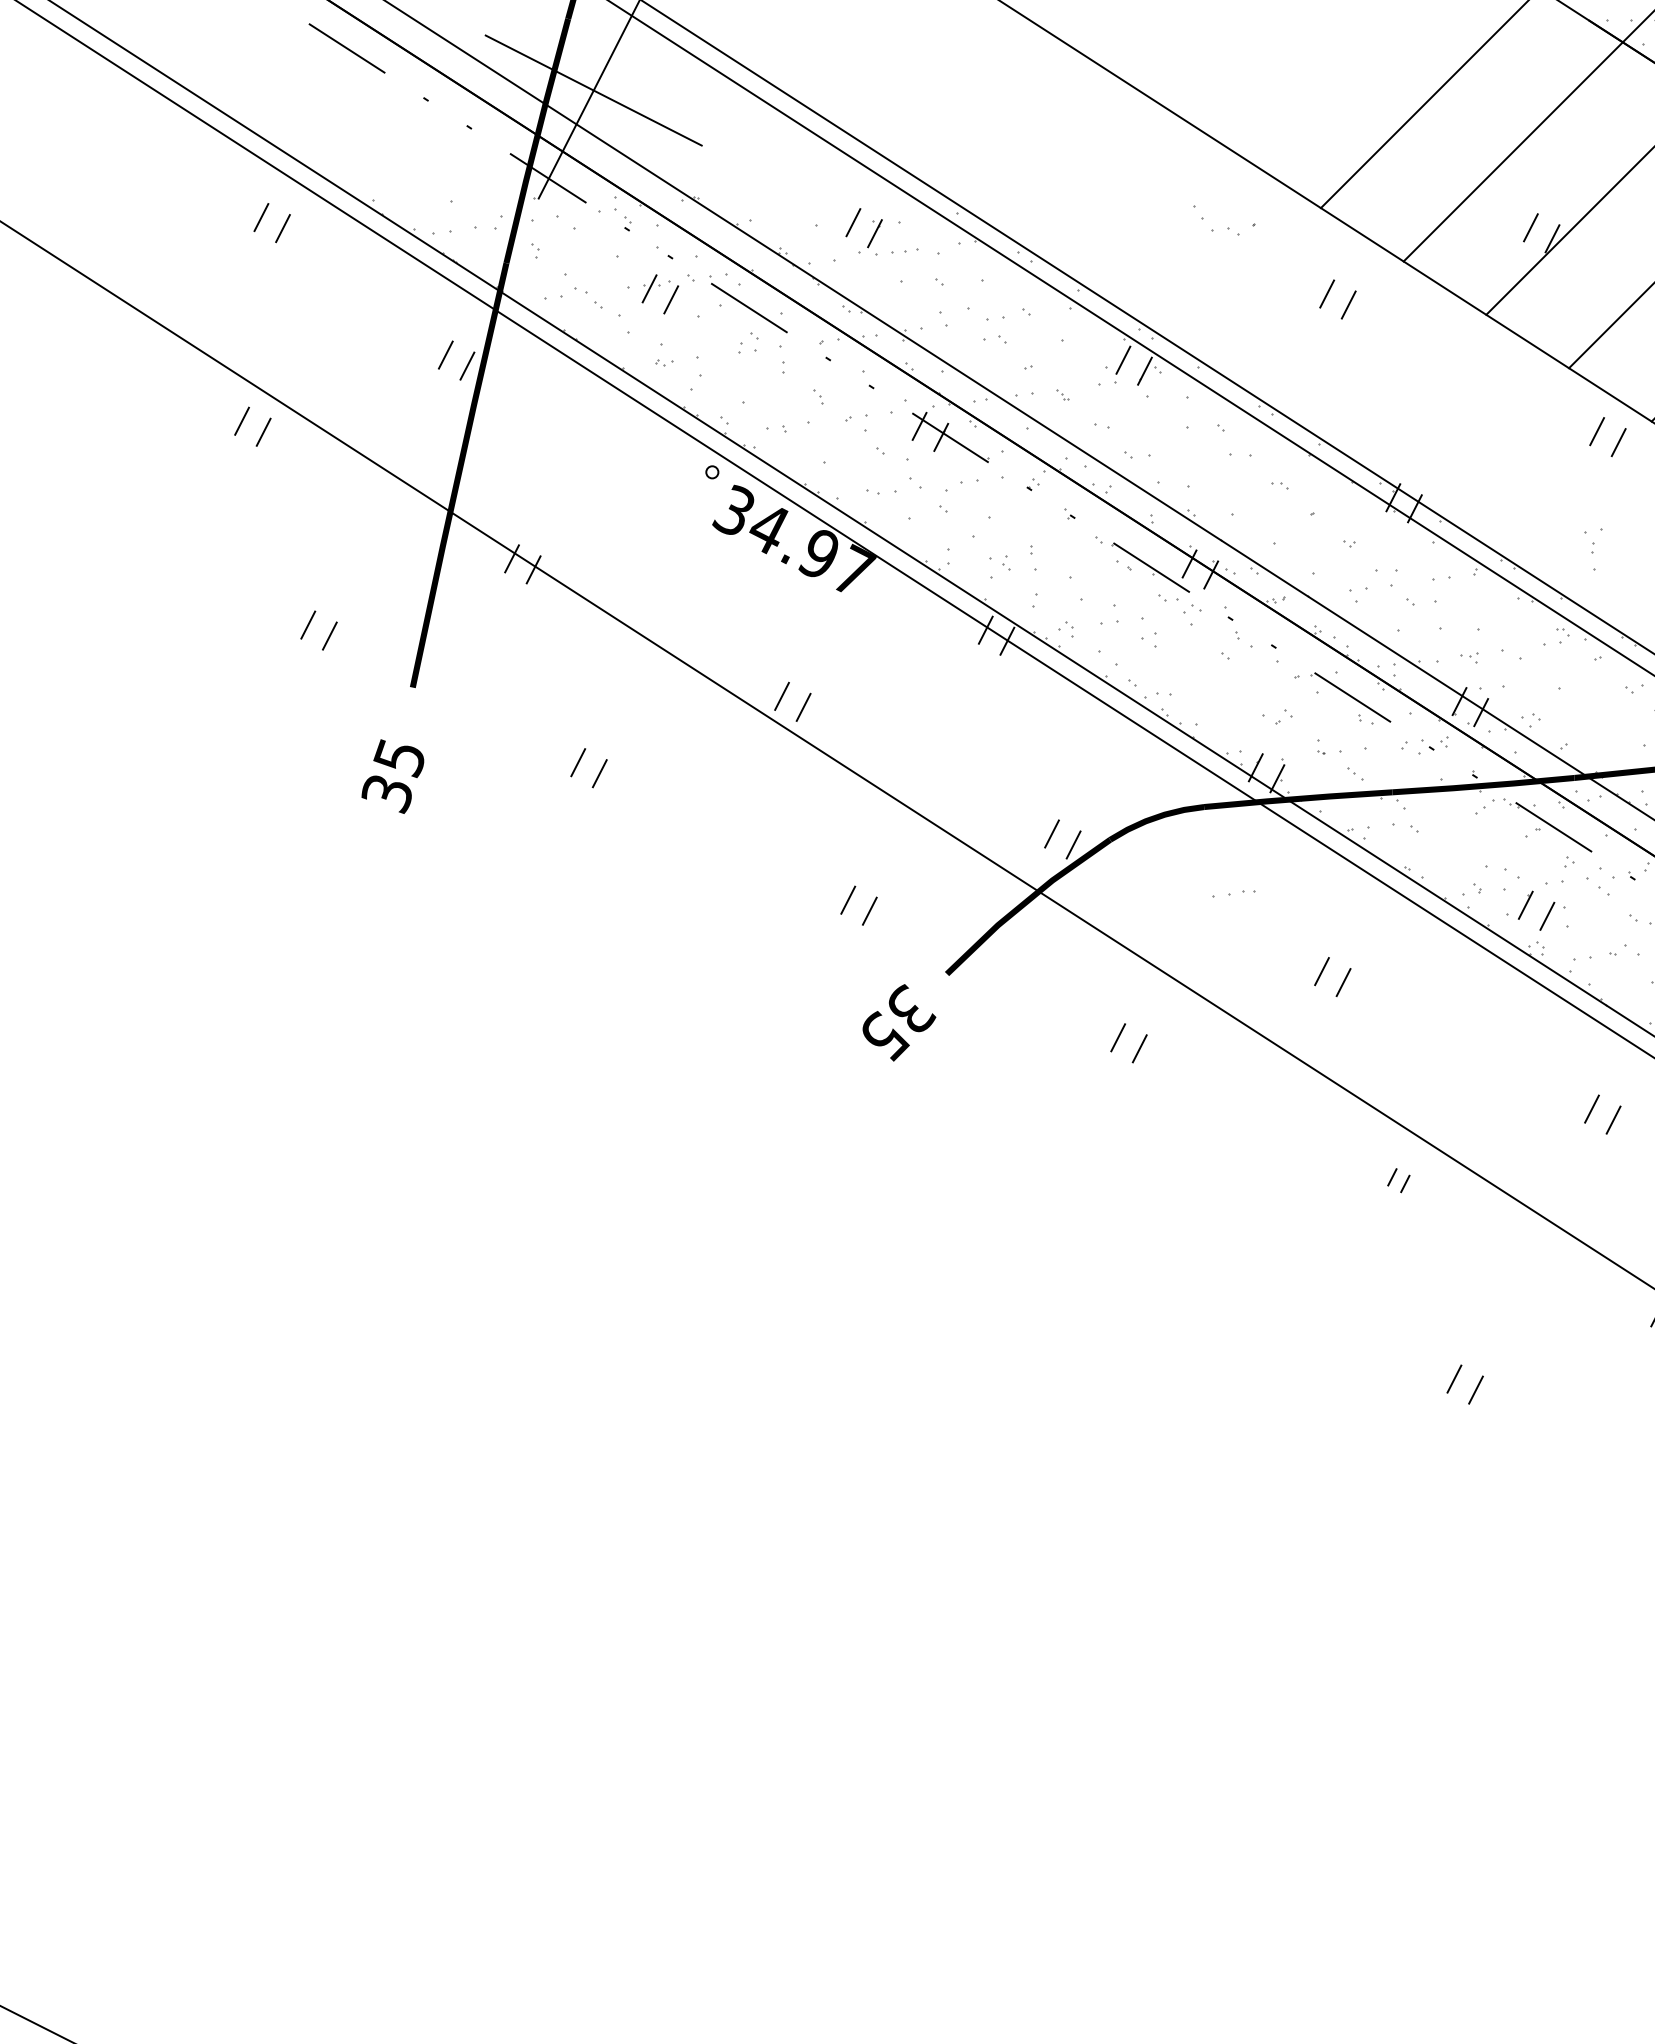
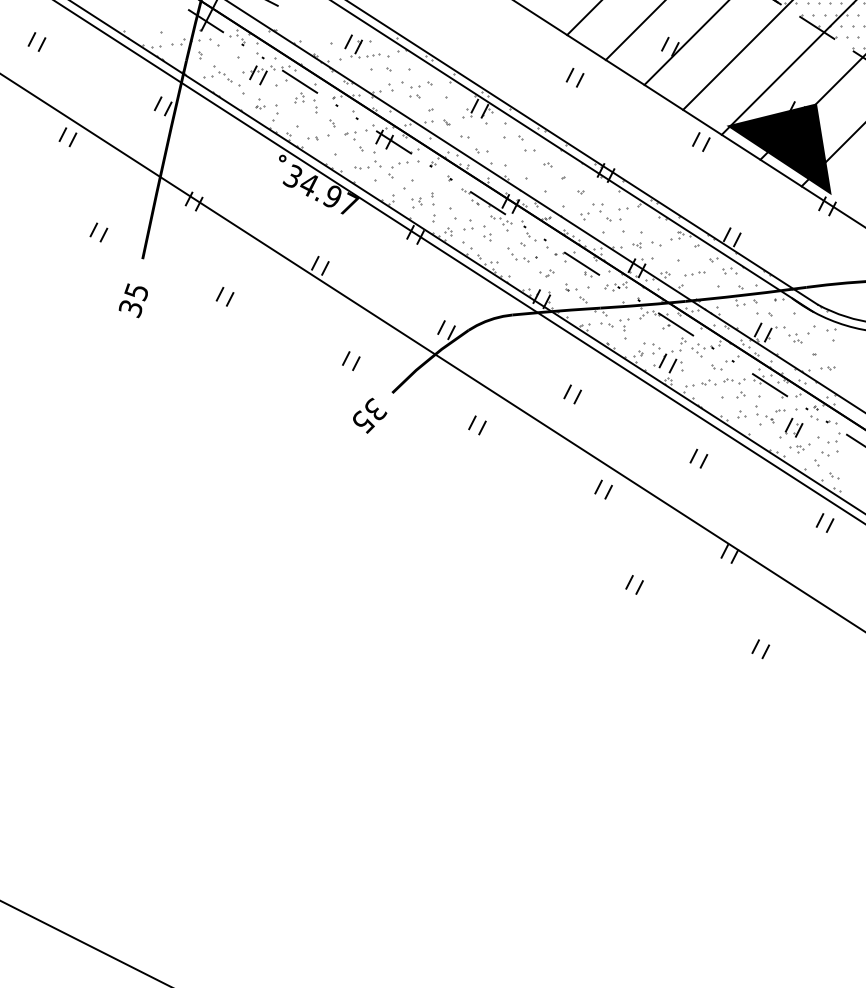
part: (1225, 219) -> (522, 254), moved
part: (271, 221) -> (36, 41), moved
part: (1593, 549) -> (624, 328), moved
part: (1233, 893) -> (694, 273), moved
part: (1398, 1180) -> (603, 489), size x1.67

